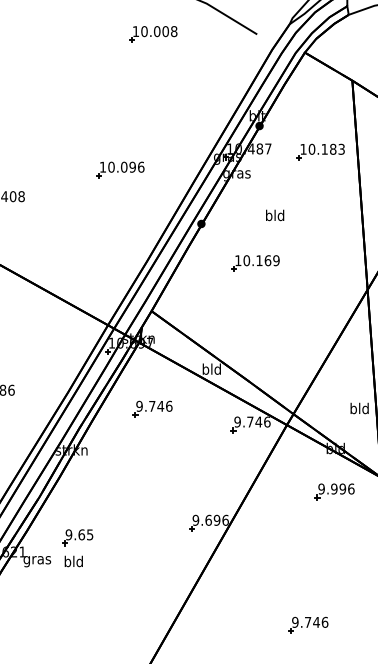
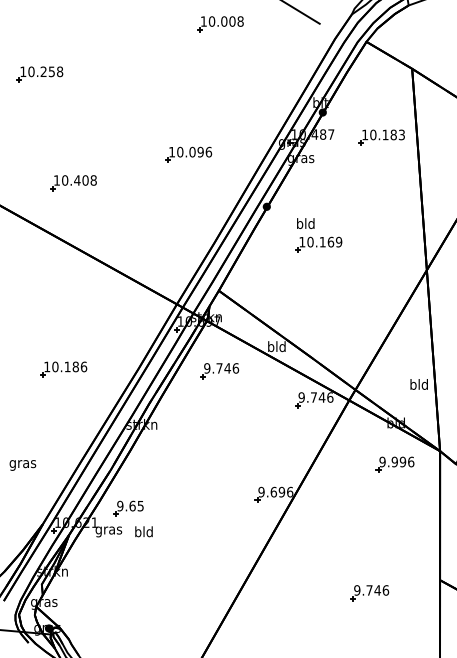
text: (274, 215) -> (305, 223), moved
part: (152, 409) -> (219, 371), moved
part: (77, 537) -> (128, 508), moved

